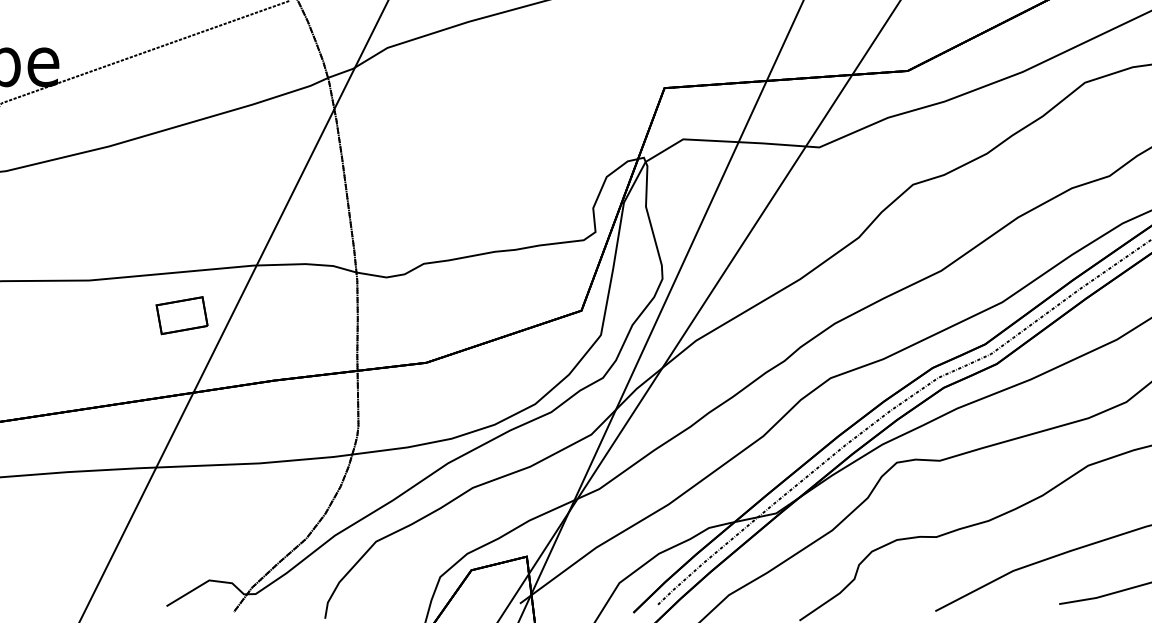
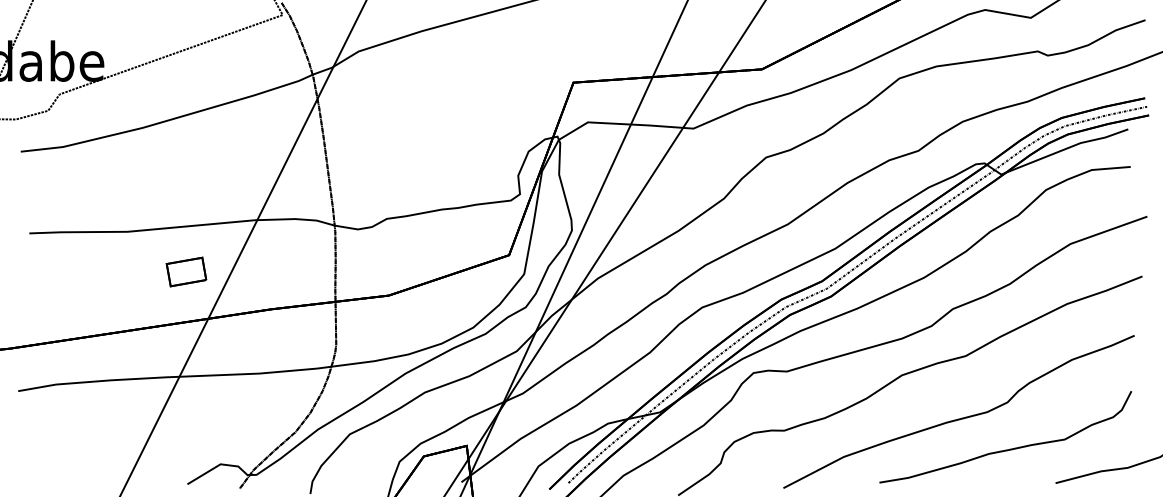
part: (182, 314) -> (186, 271), moved

